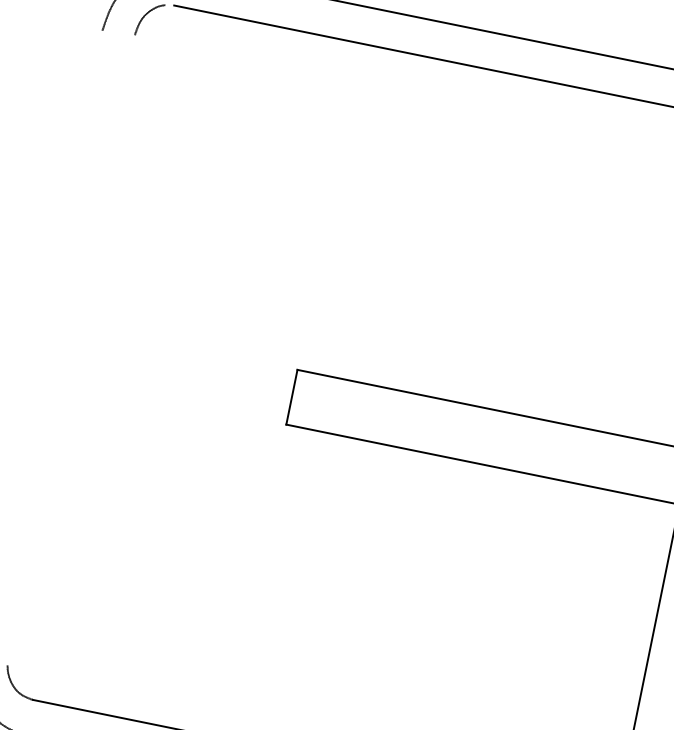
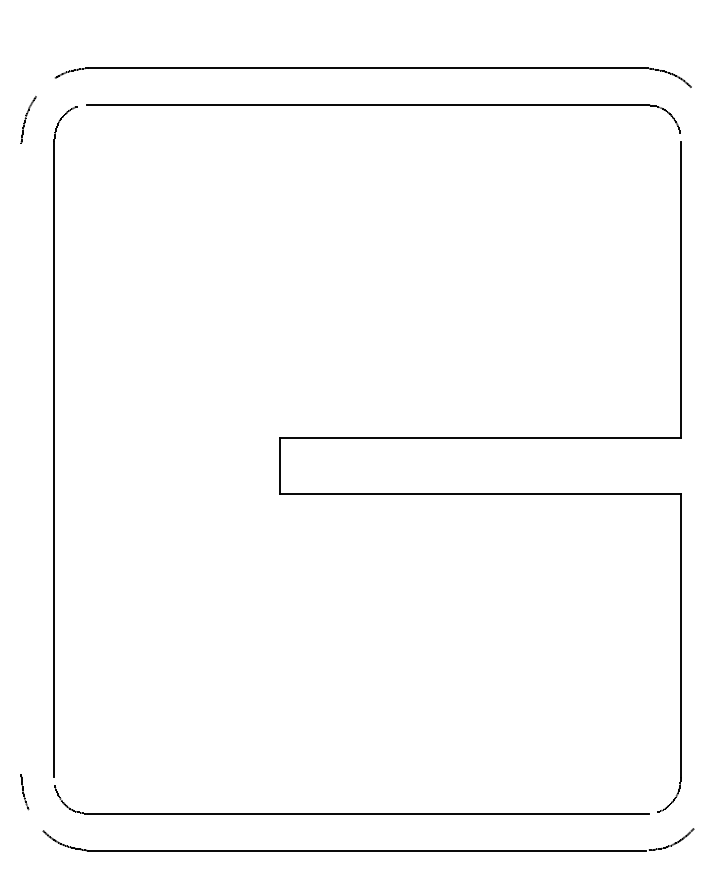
line: (72, 346) -> (54, 459), added

